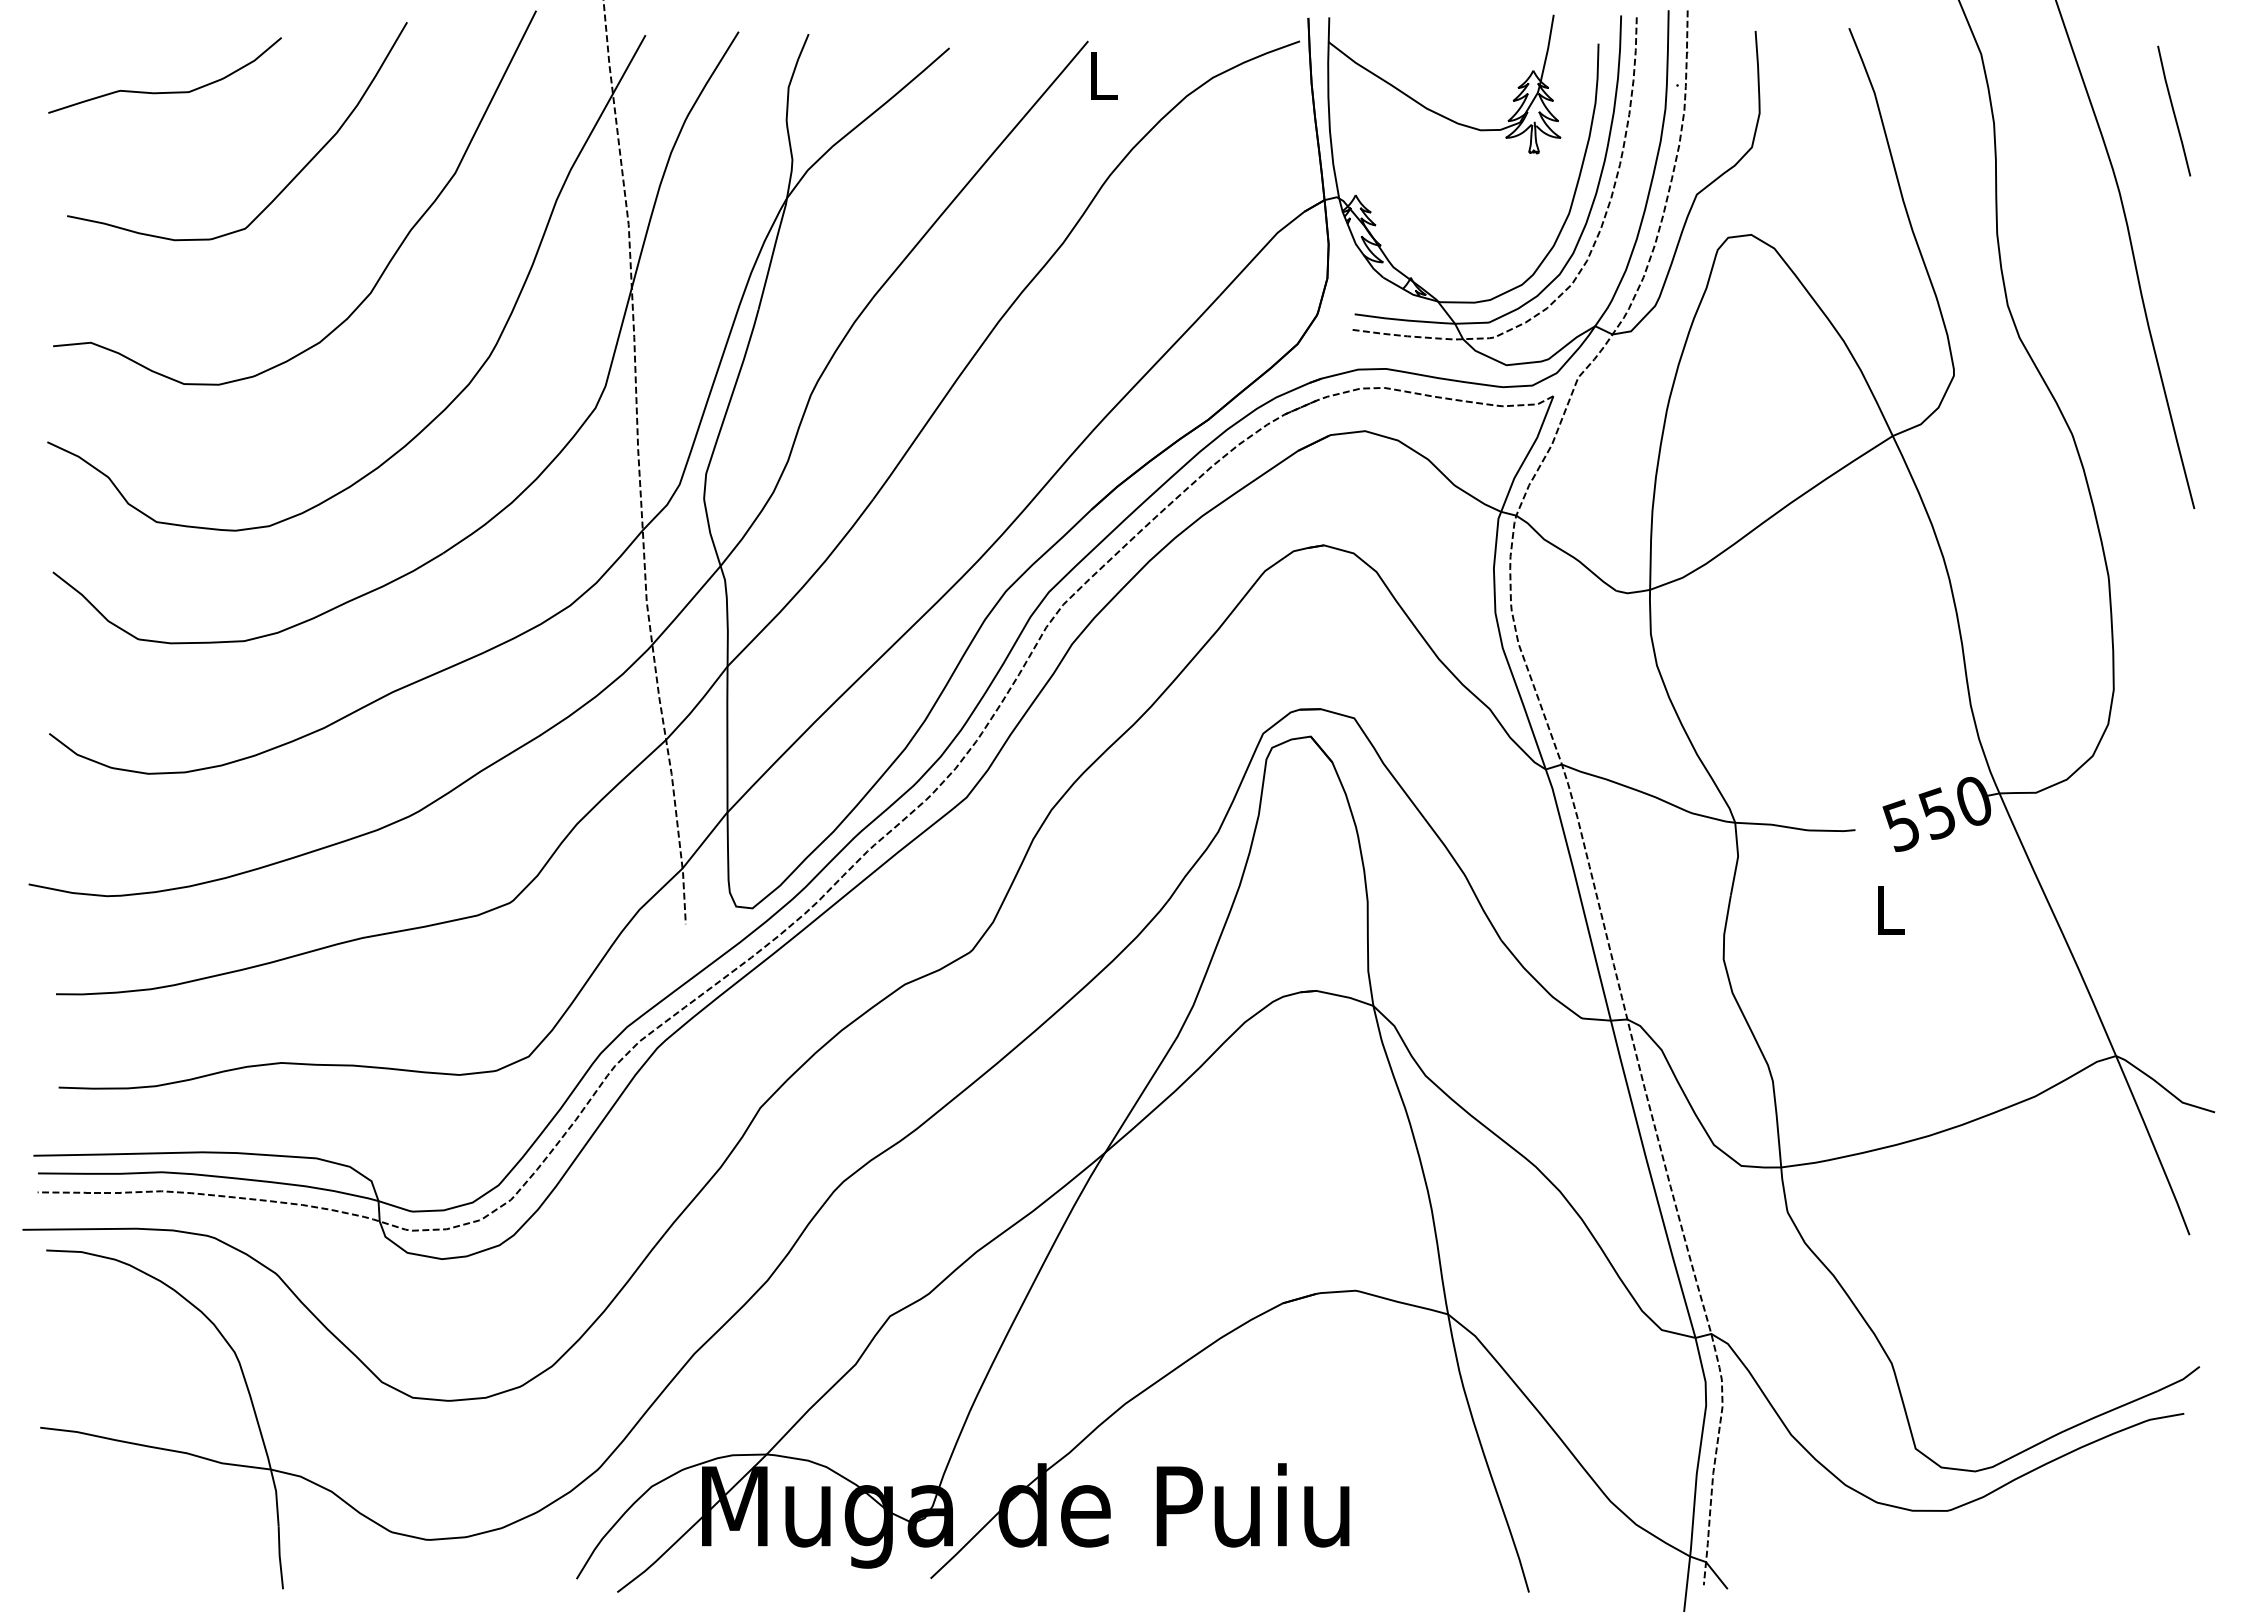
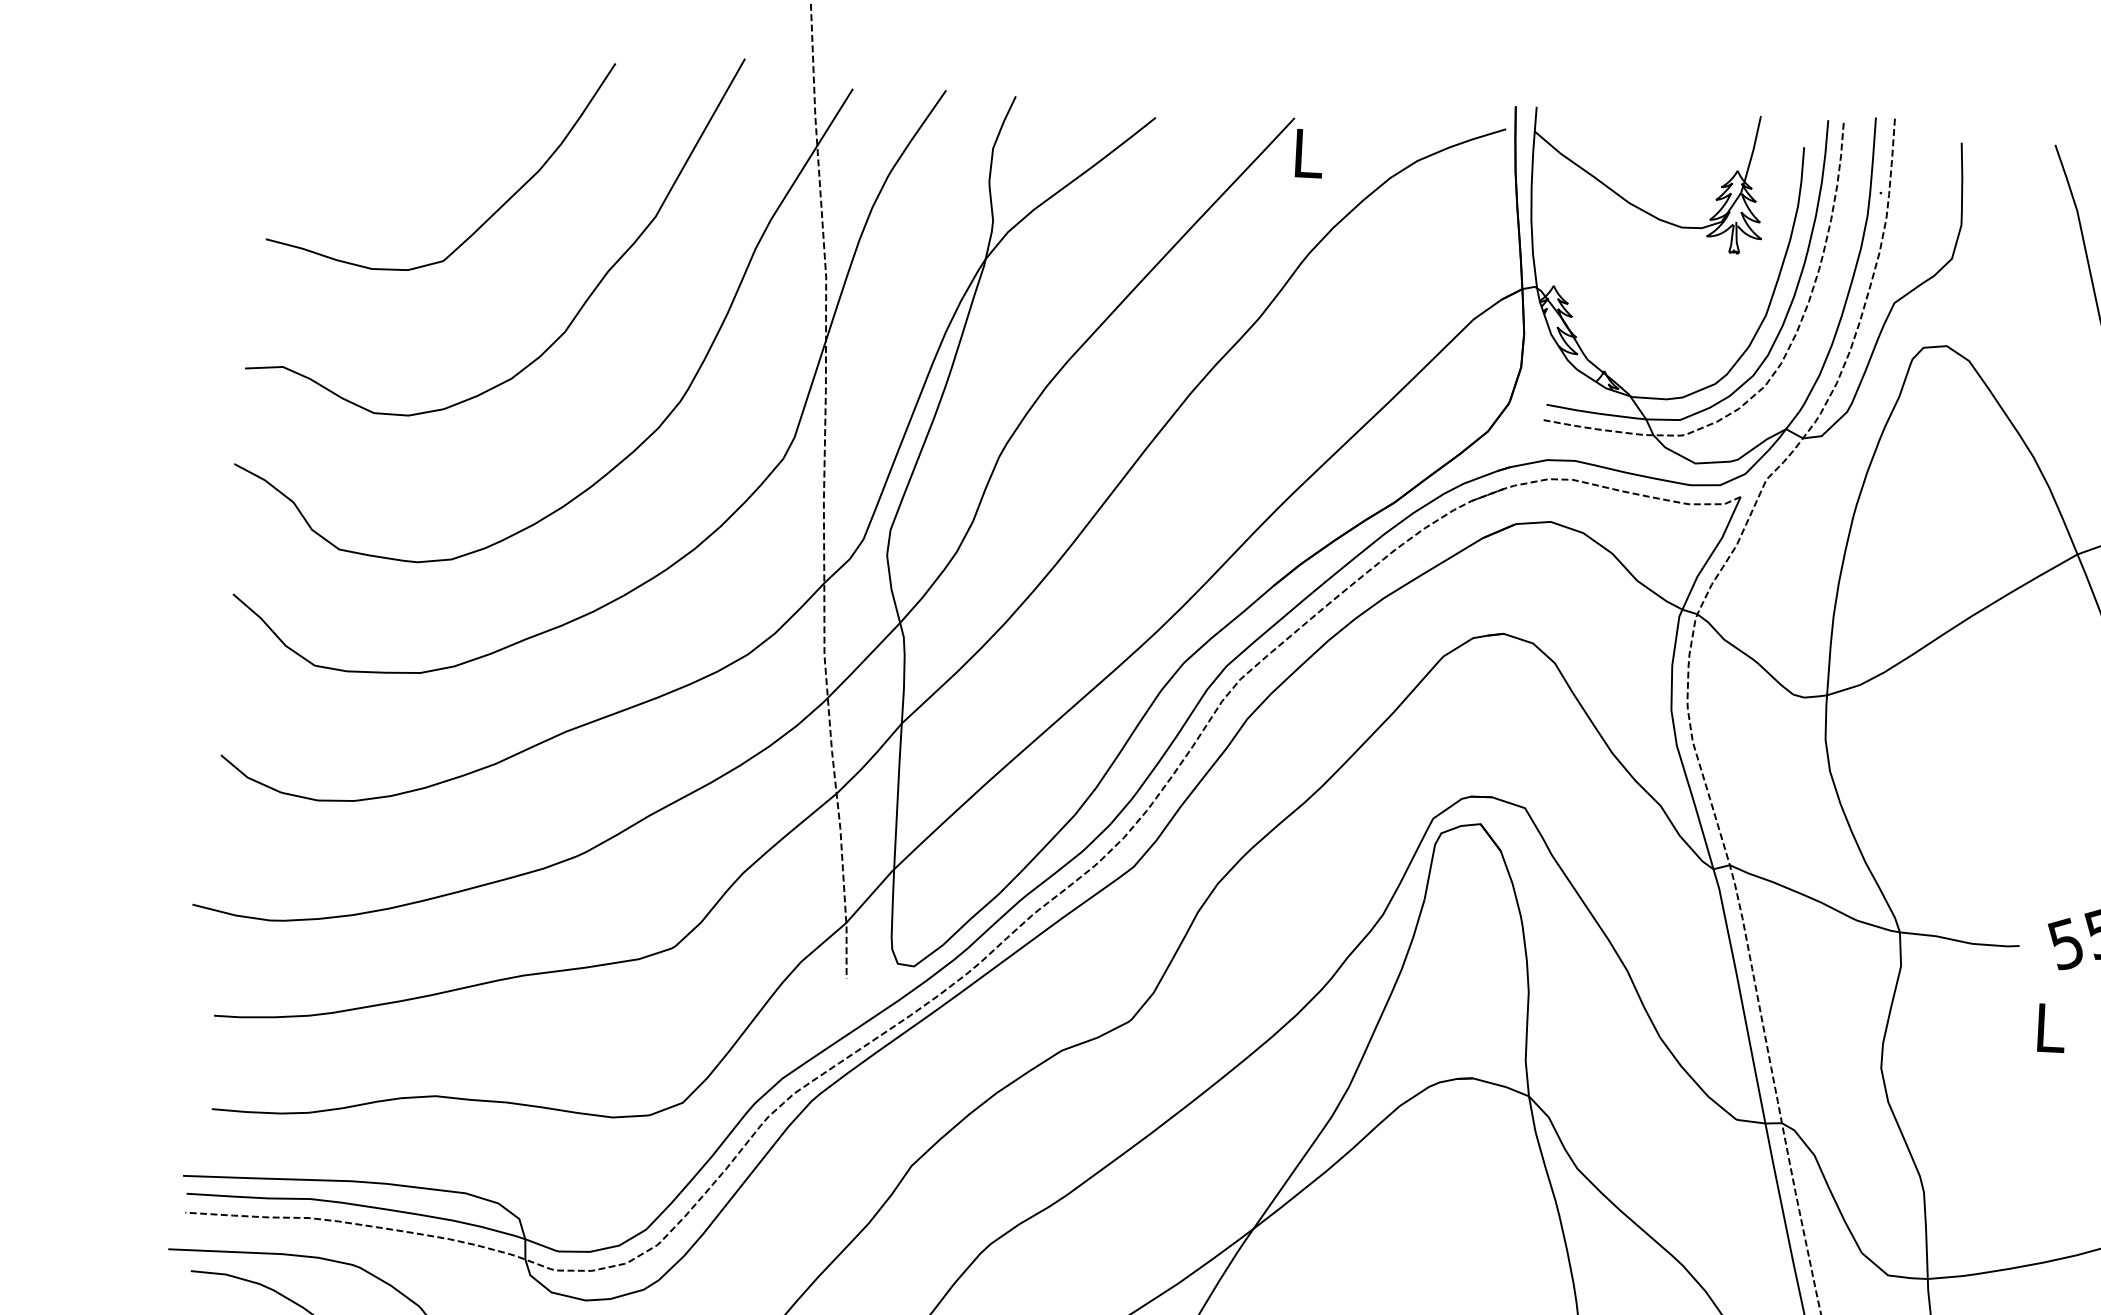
curve: (168, 91) -> (373, 120), removed

